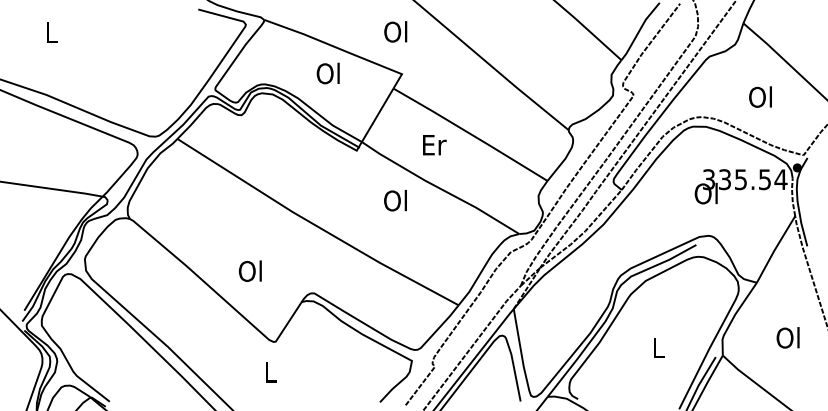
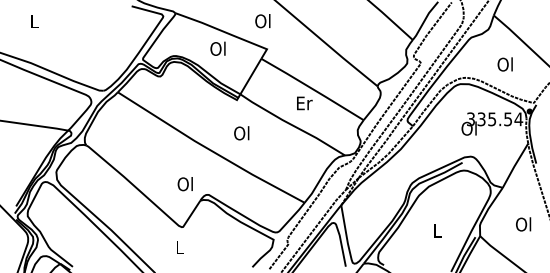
text: (434, 145) -> (304, 103), moved
text: (395, 200) -> (241, 133), moved
text: (249, 271) -> (184, 184), moved

